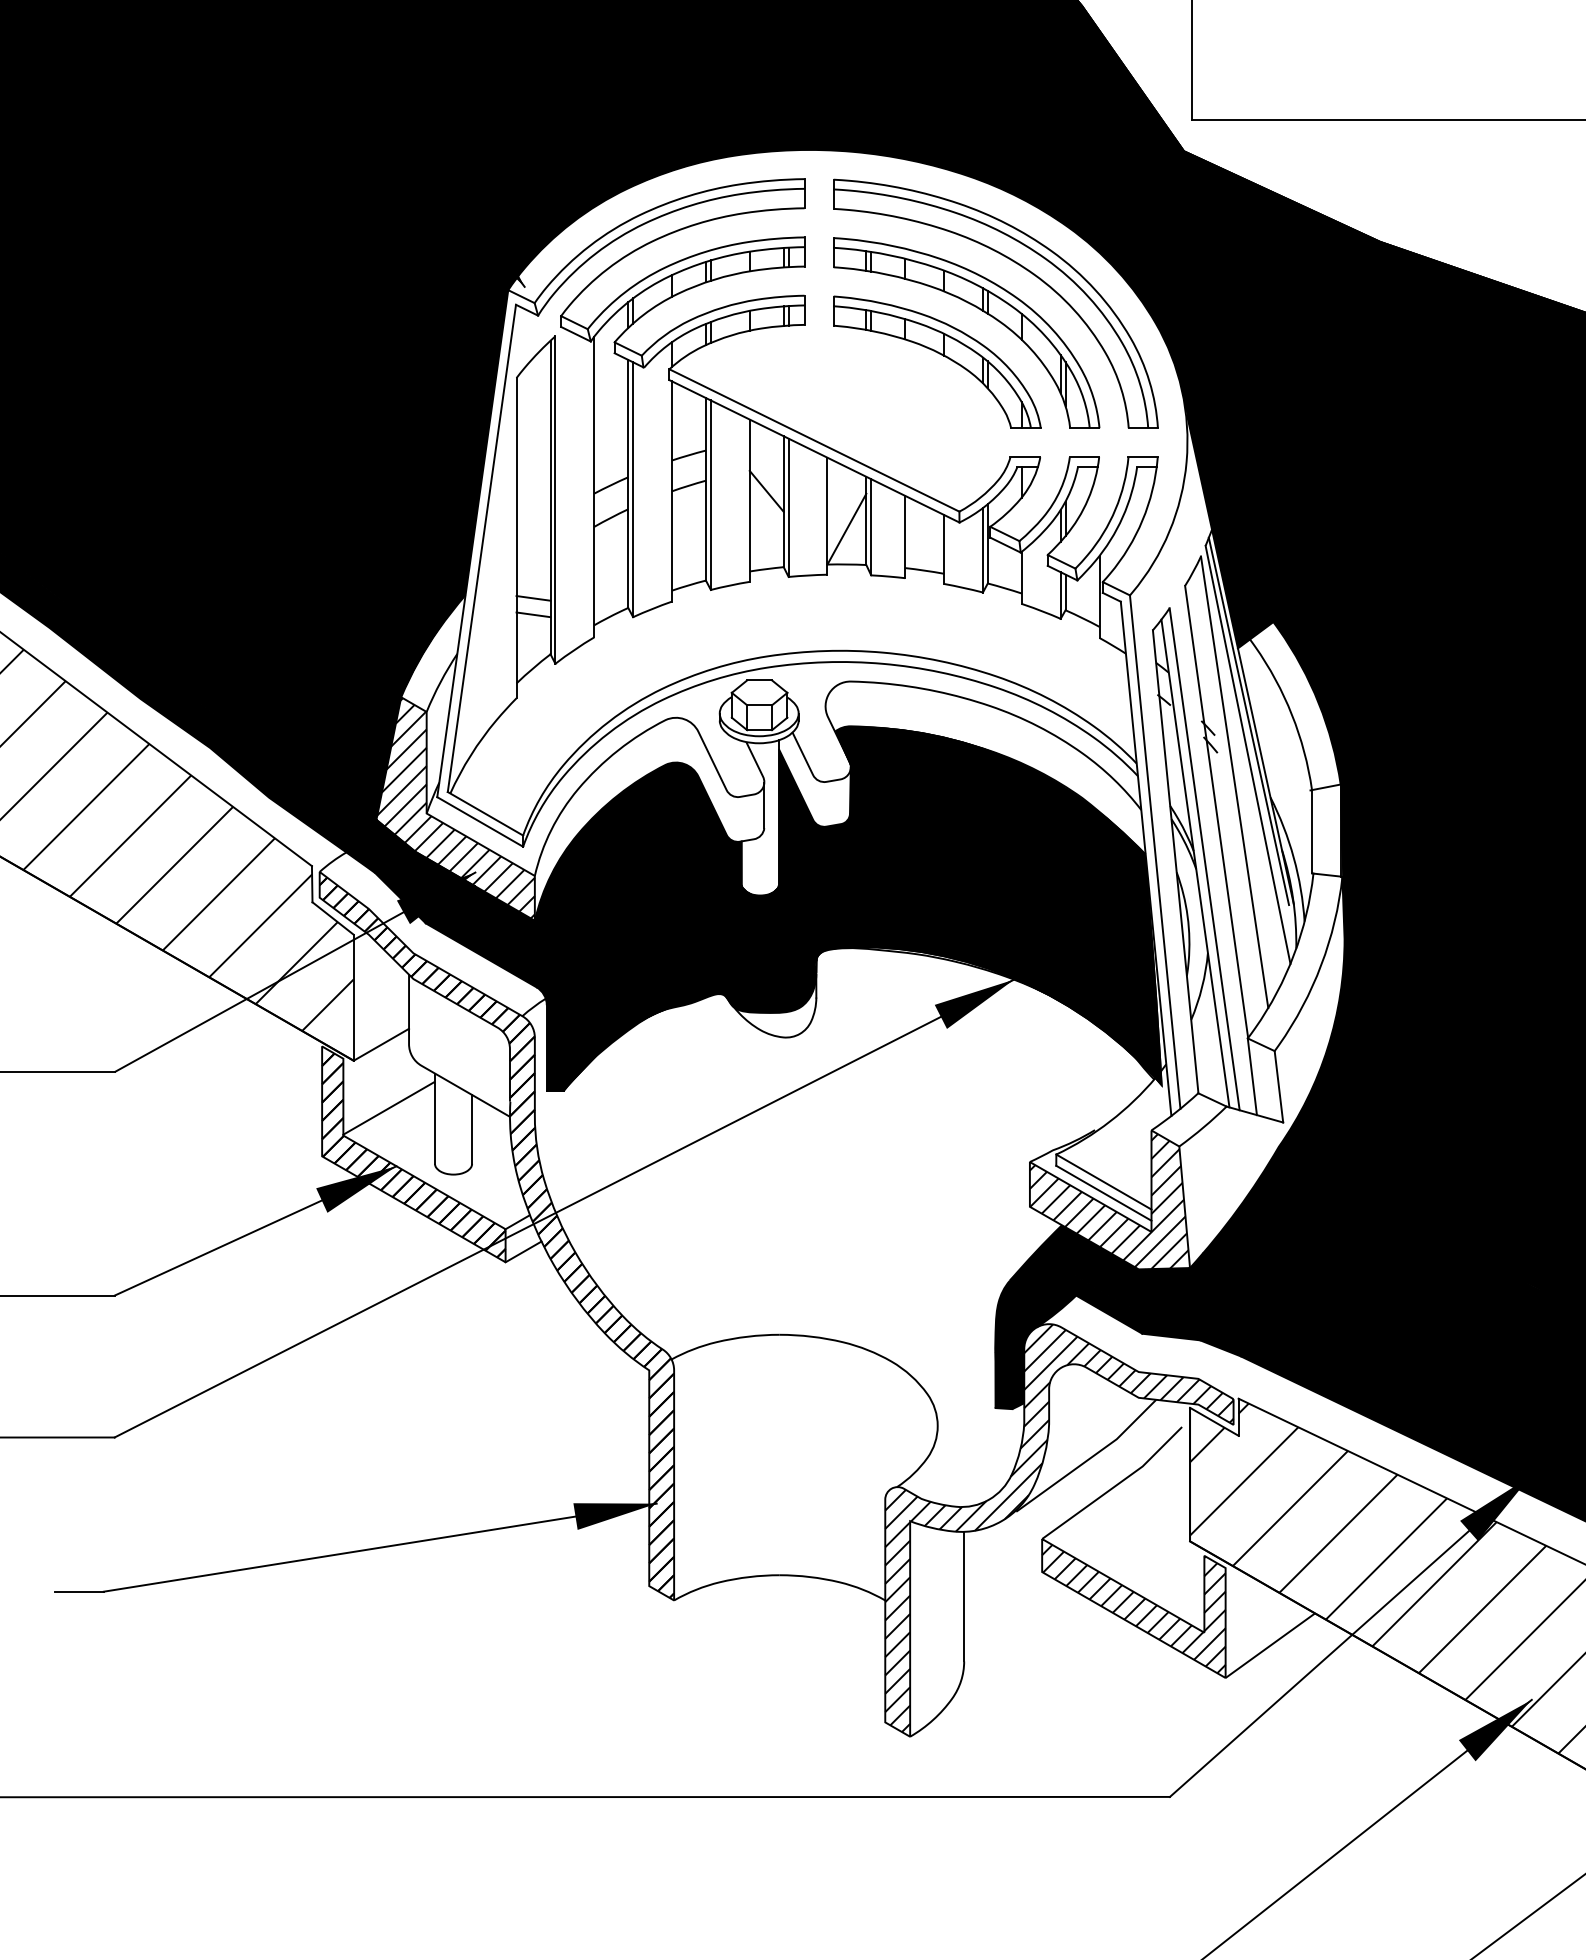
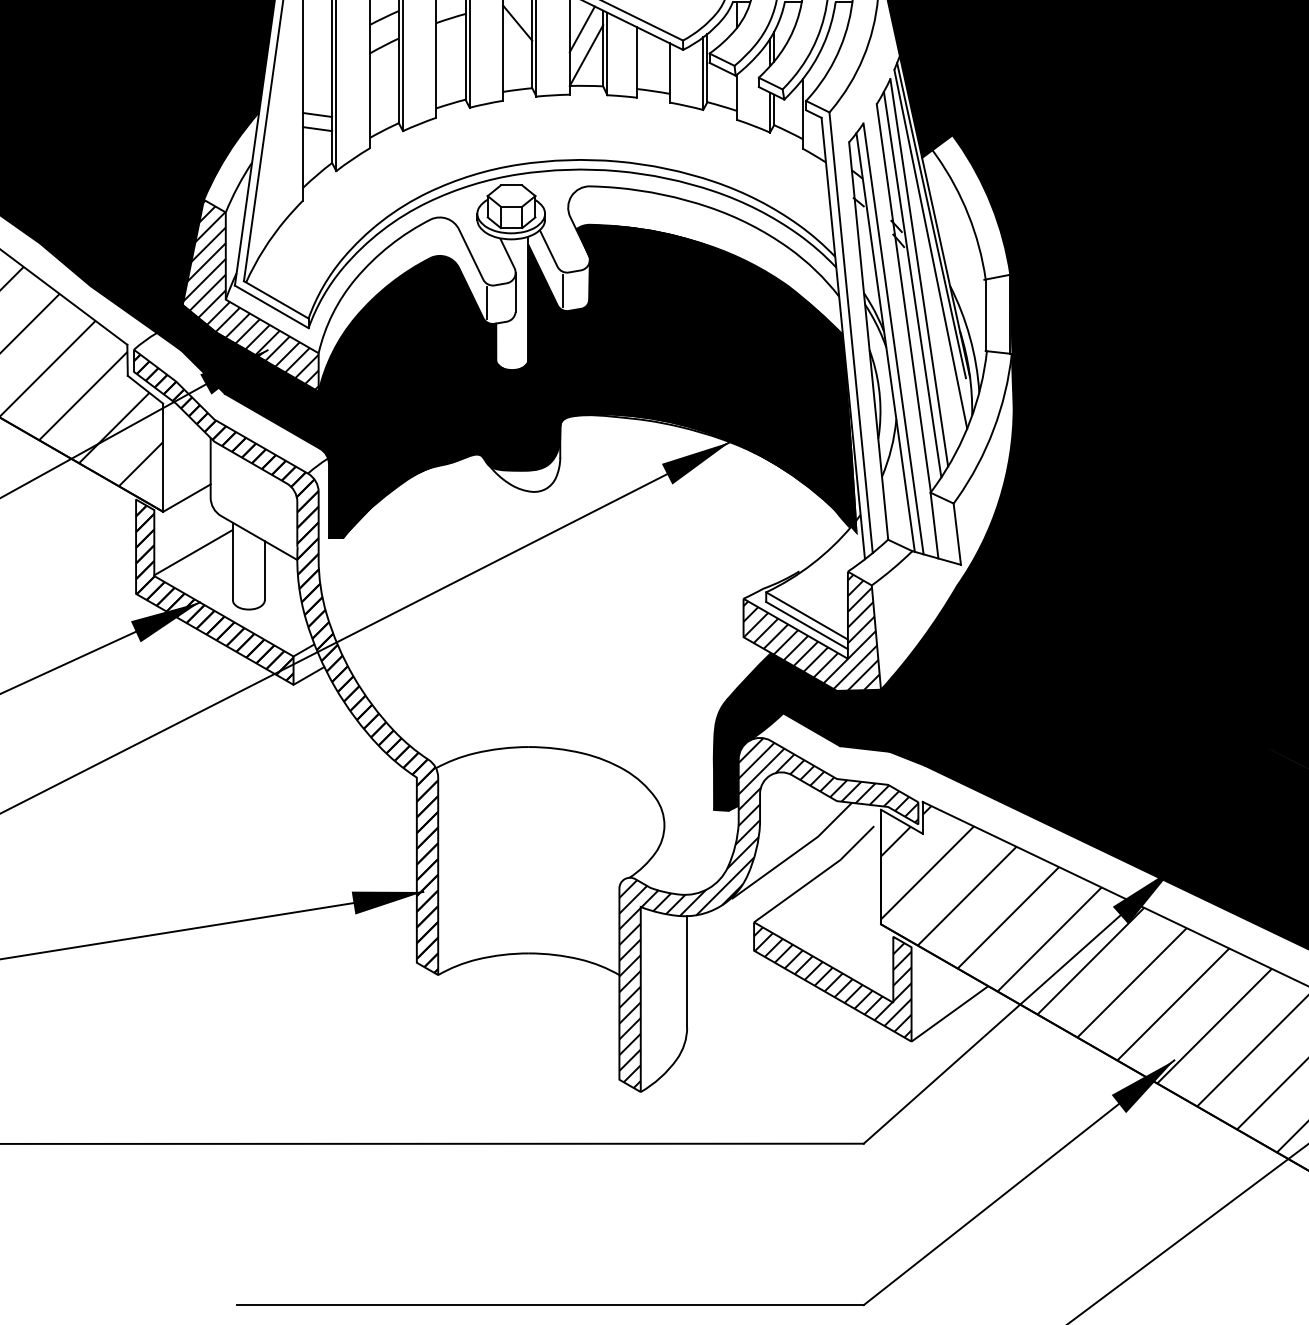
line: (841, 498) -> (581, 29), added
line: (1226, 795) -> (912, 284), added
line: (819, 803) -> (562, 291), added
line: (730, 817) -> (486, 303), added

